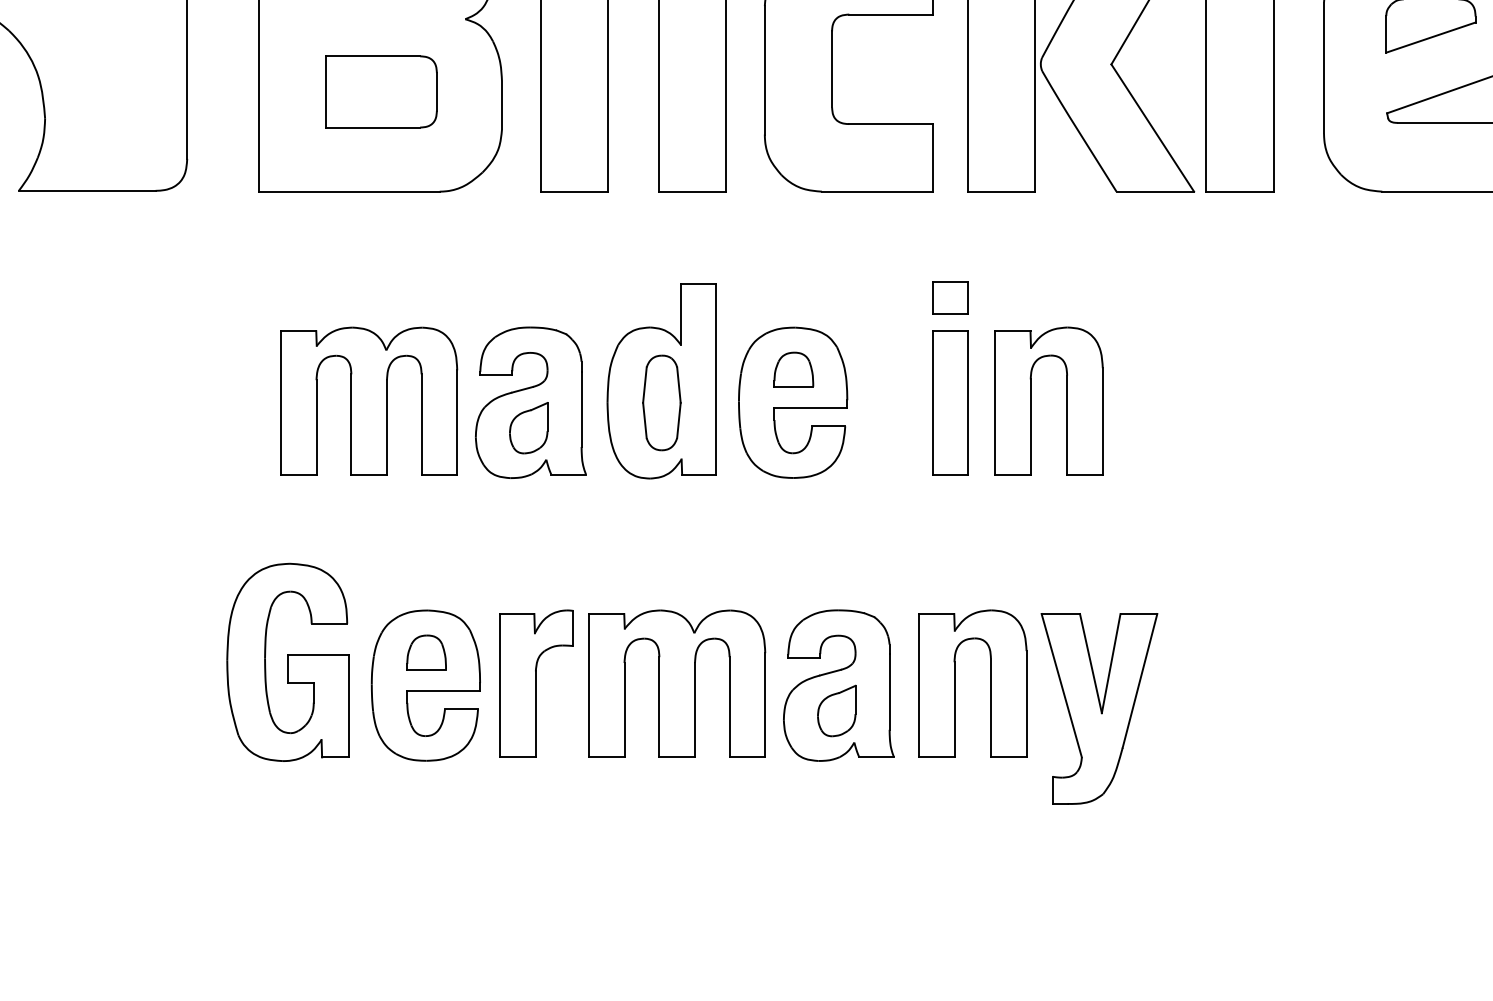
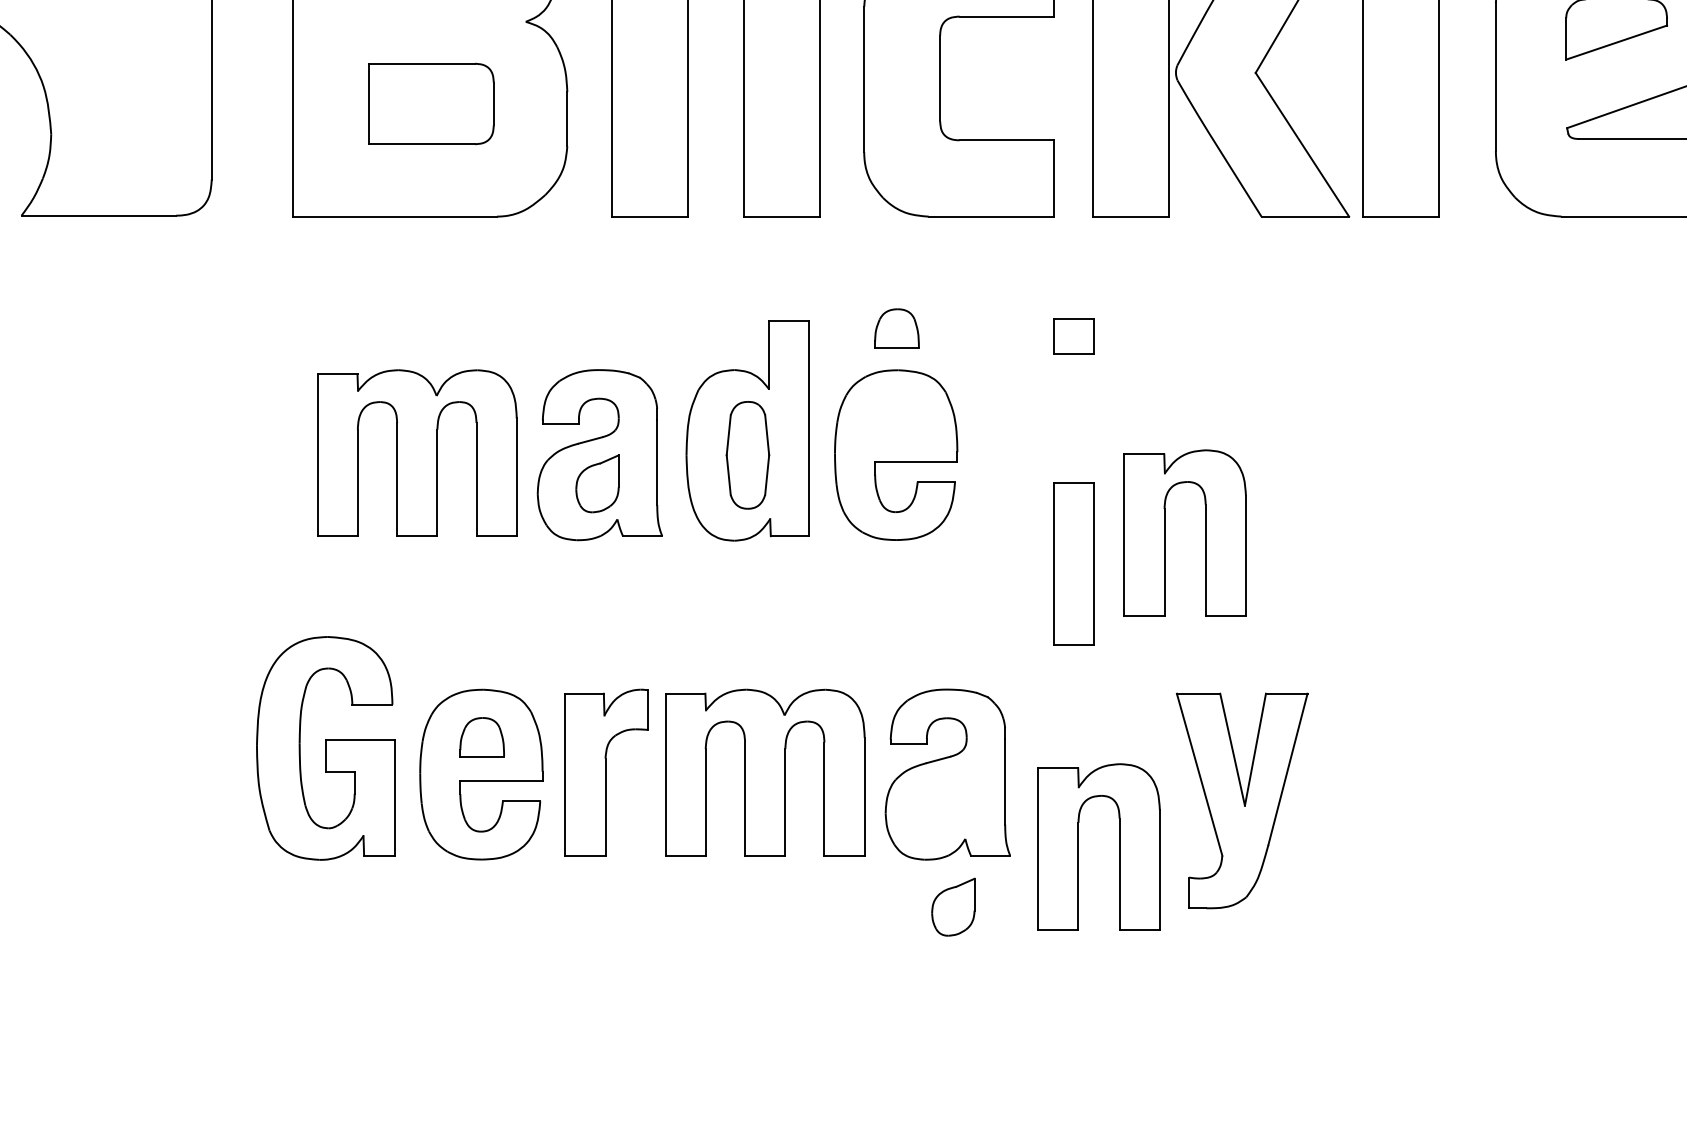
part: (793, 369) -> (896, 328), moved
part: (1031, 400) -> (1165, 532), moved
part: (950, 402) -> (1073, 563), moved
part: (955, 683) -> (1079, 846), moved
part: (836, 710) -> (953, 906), moved

